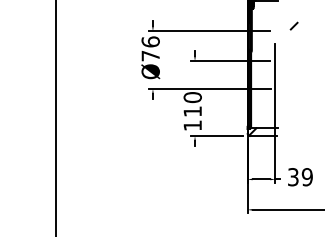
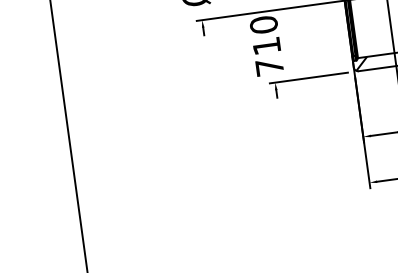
text: (192, 125) -> (269, 67), 110 -> 710

